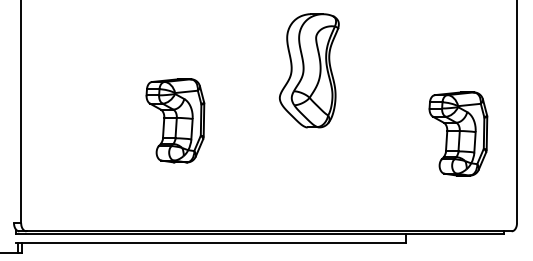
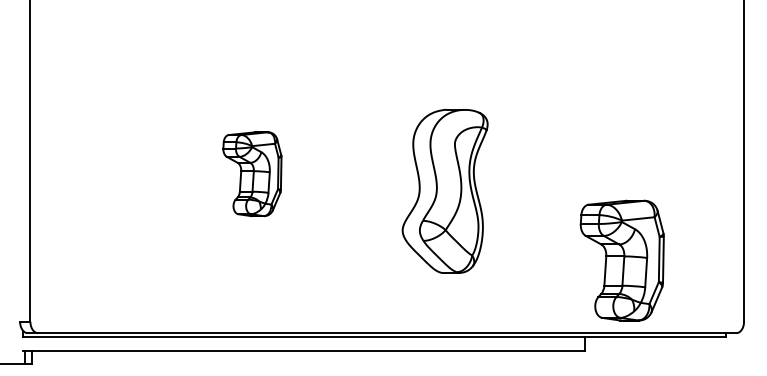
part: (309, 70) -> (445, 190), moved
part: (175, 120) -> (252, 173), size x0.7
part: (458, 133) -> (622, 259), moved

